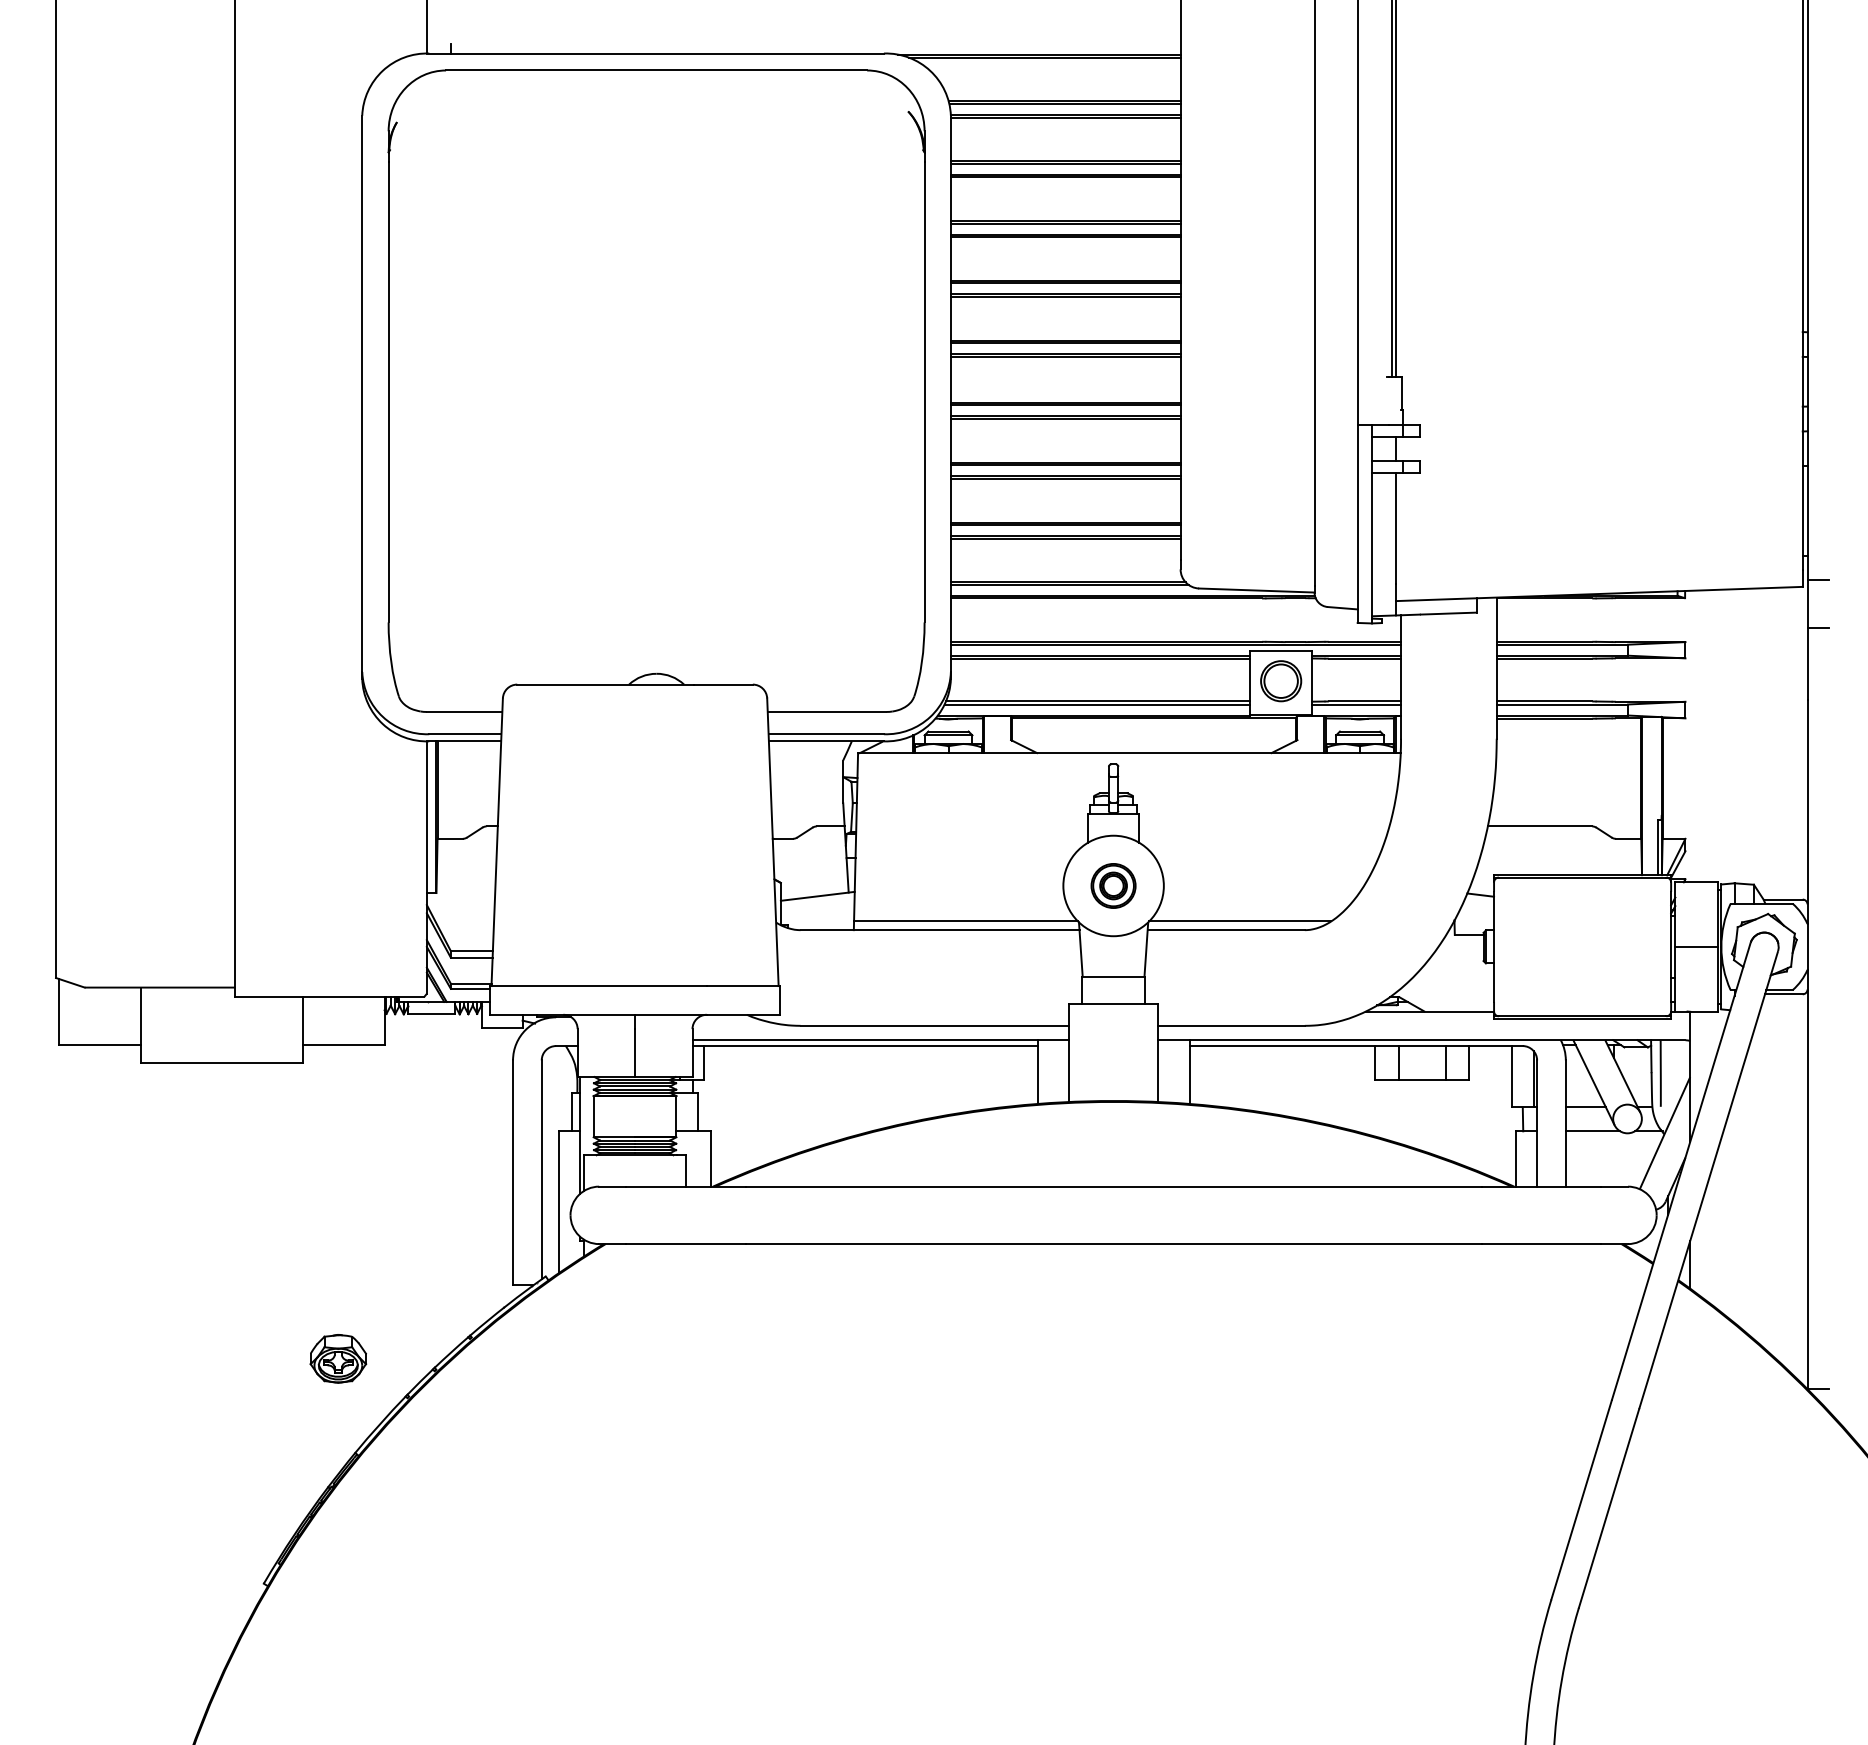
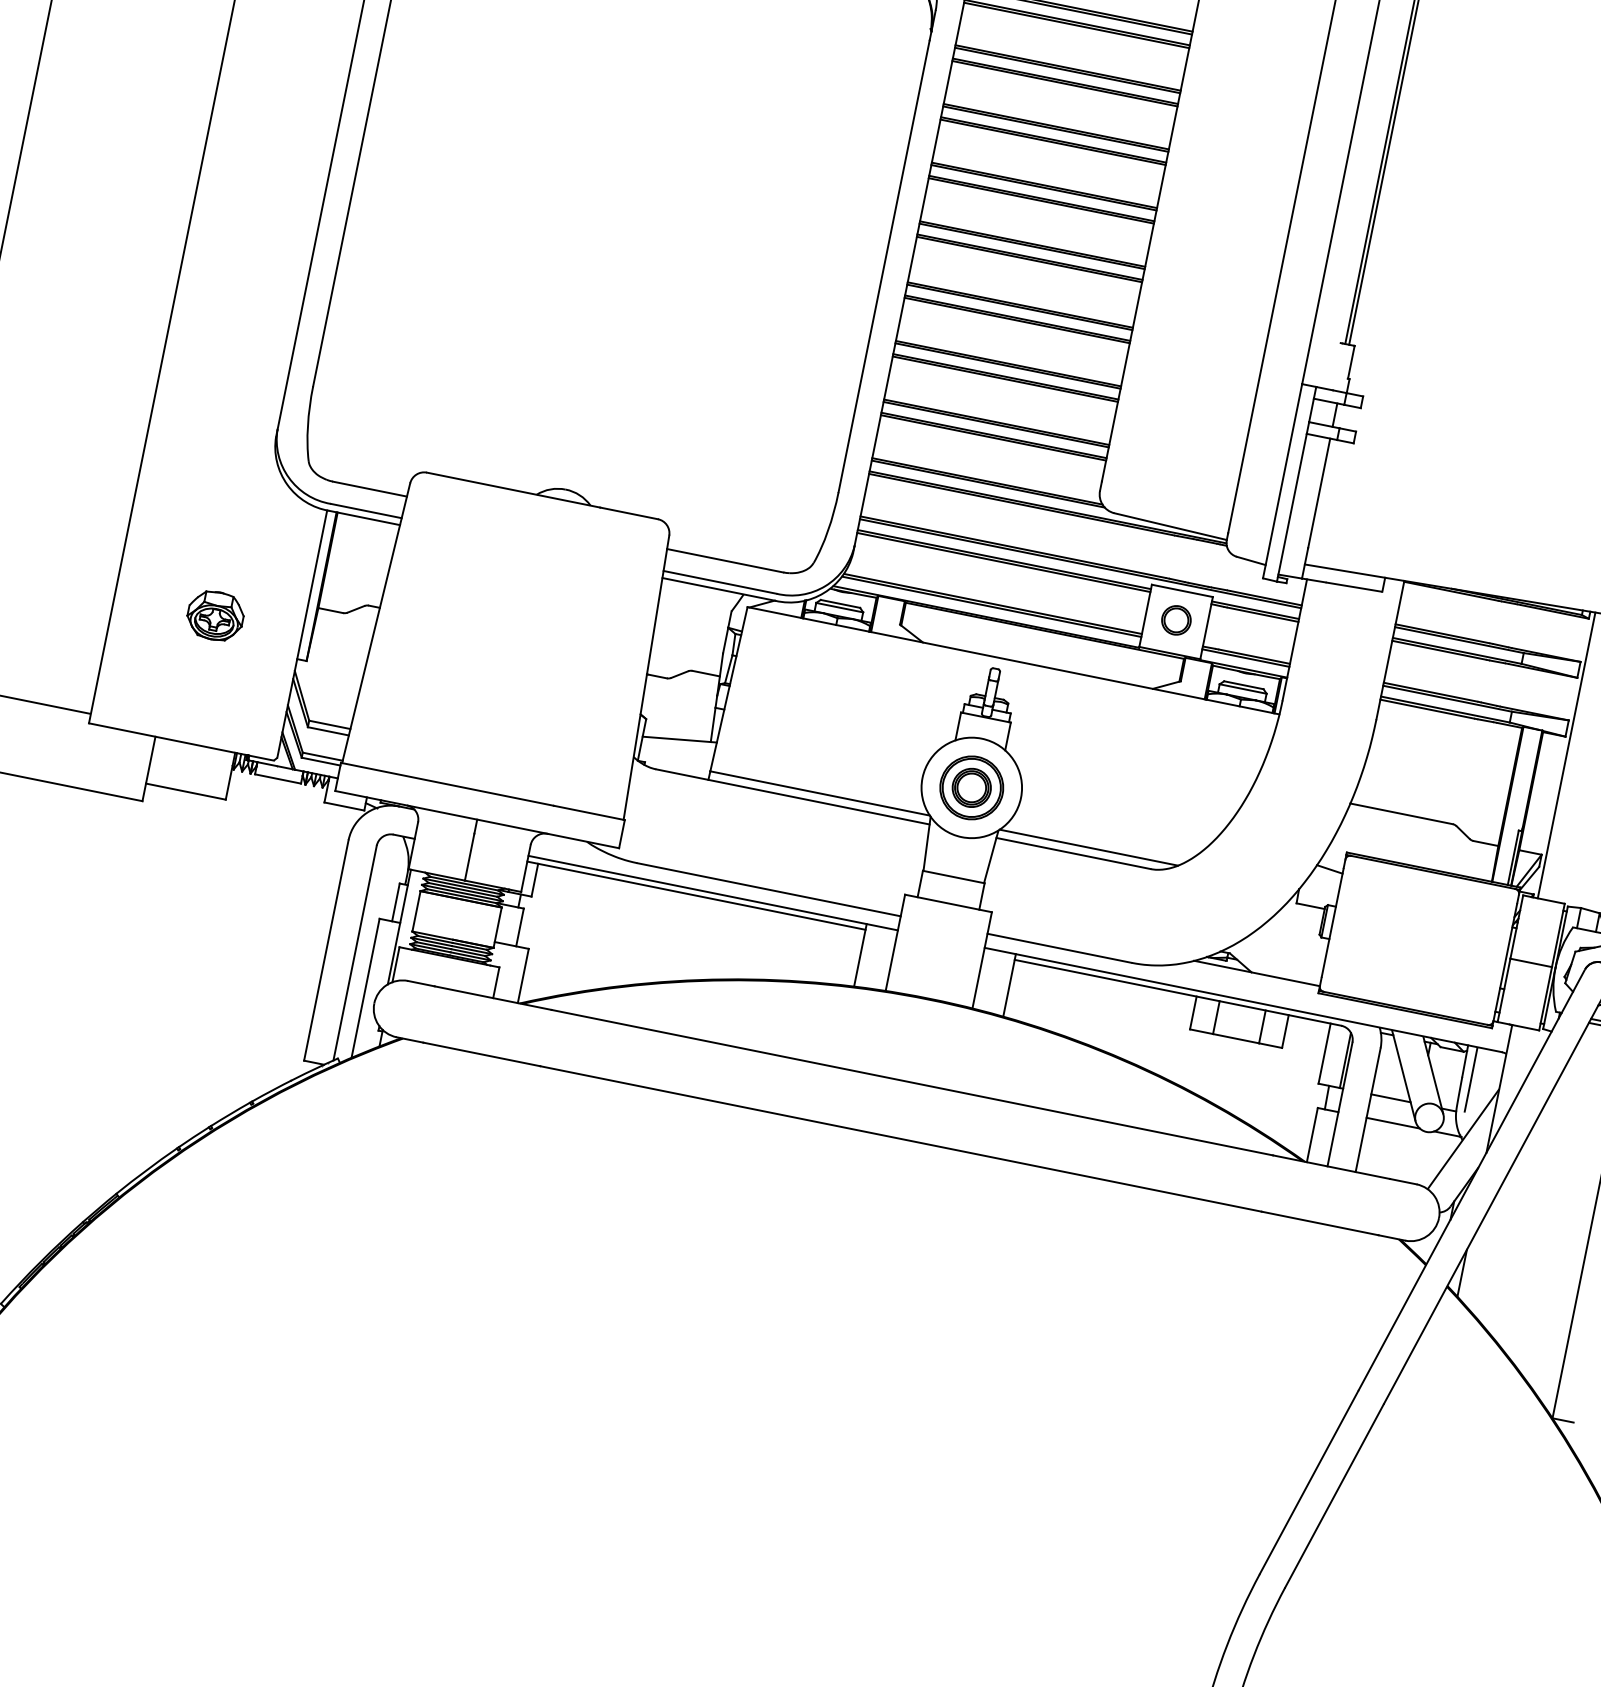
part: (1280, 681) -> (1175, 620), size x0.71
line: (1690, 736) -> (1566, 755), added
part: (1113, 885) -> (971, 787), size x1.43
part: (338, 1358) -> (215, 615), moved

